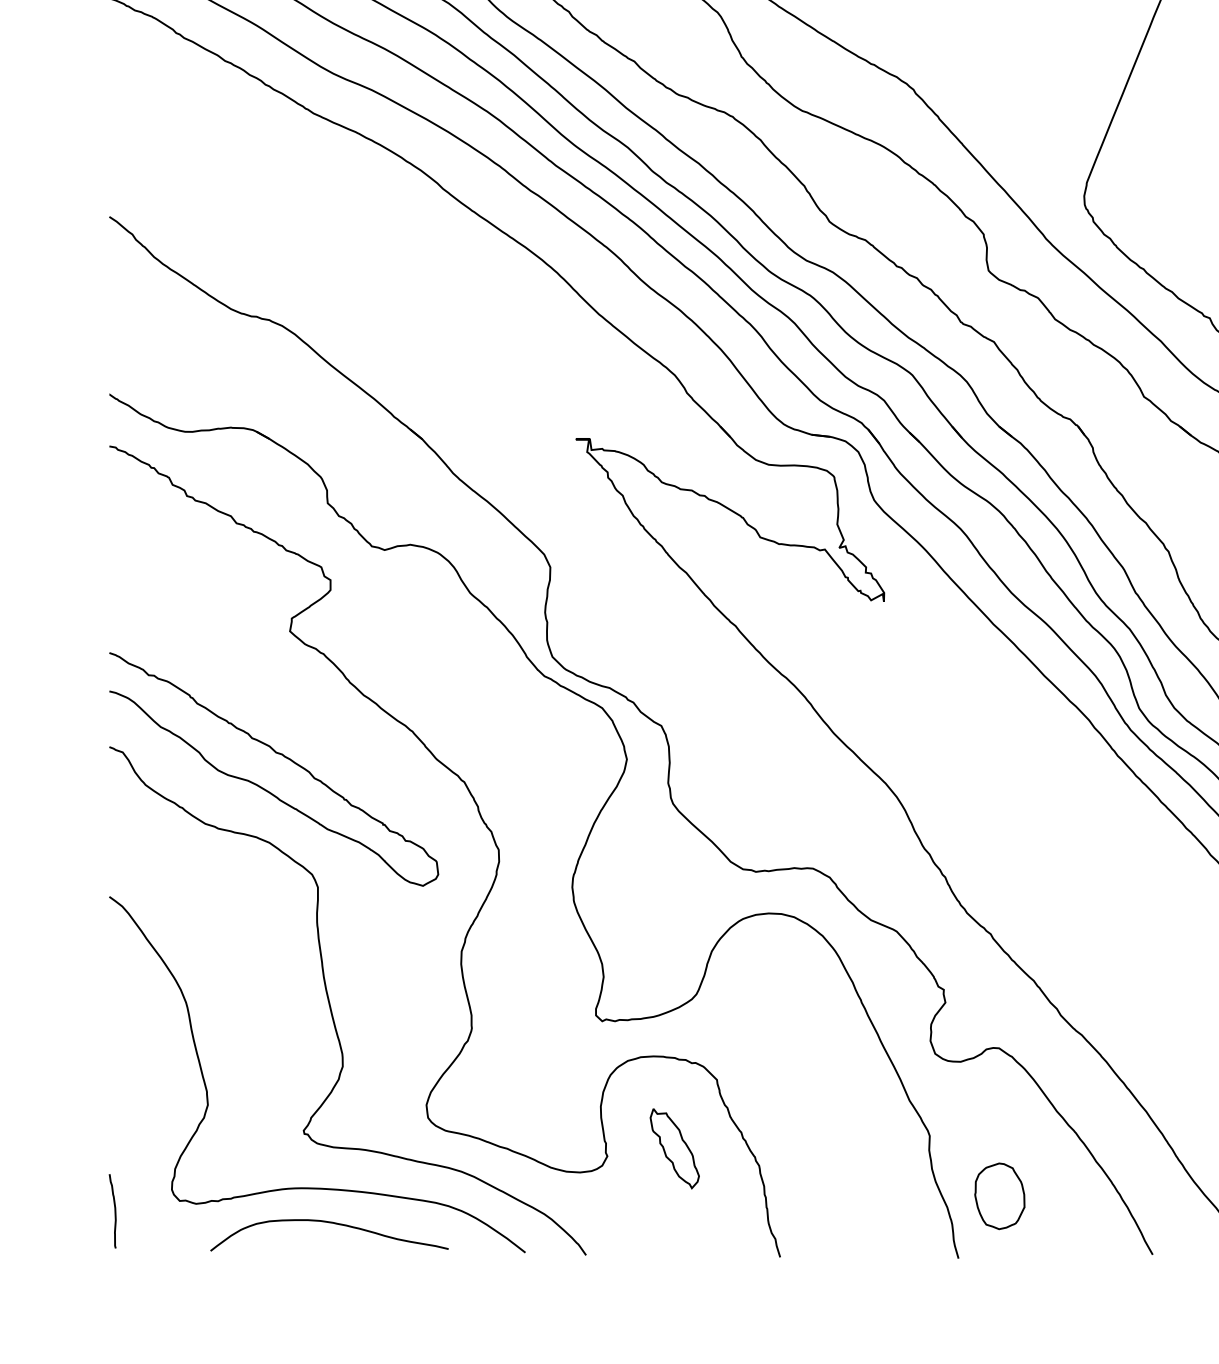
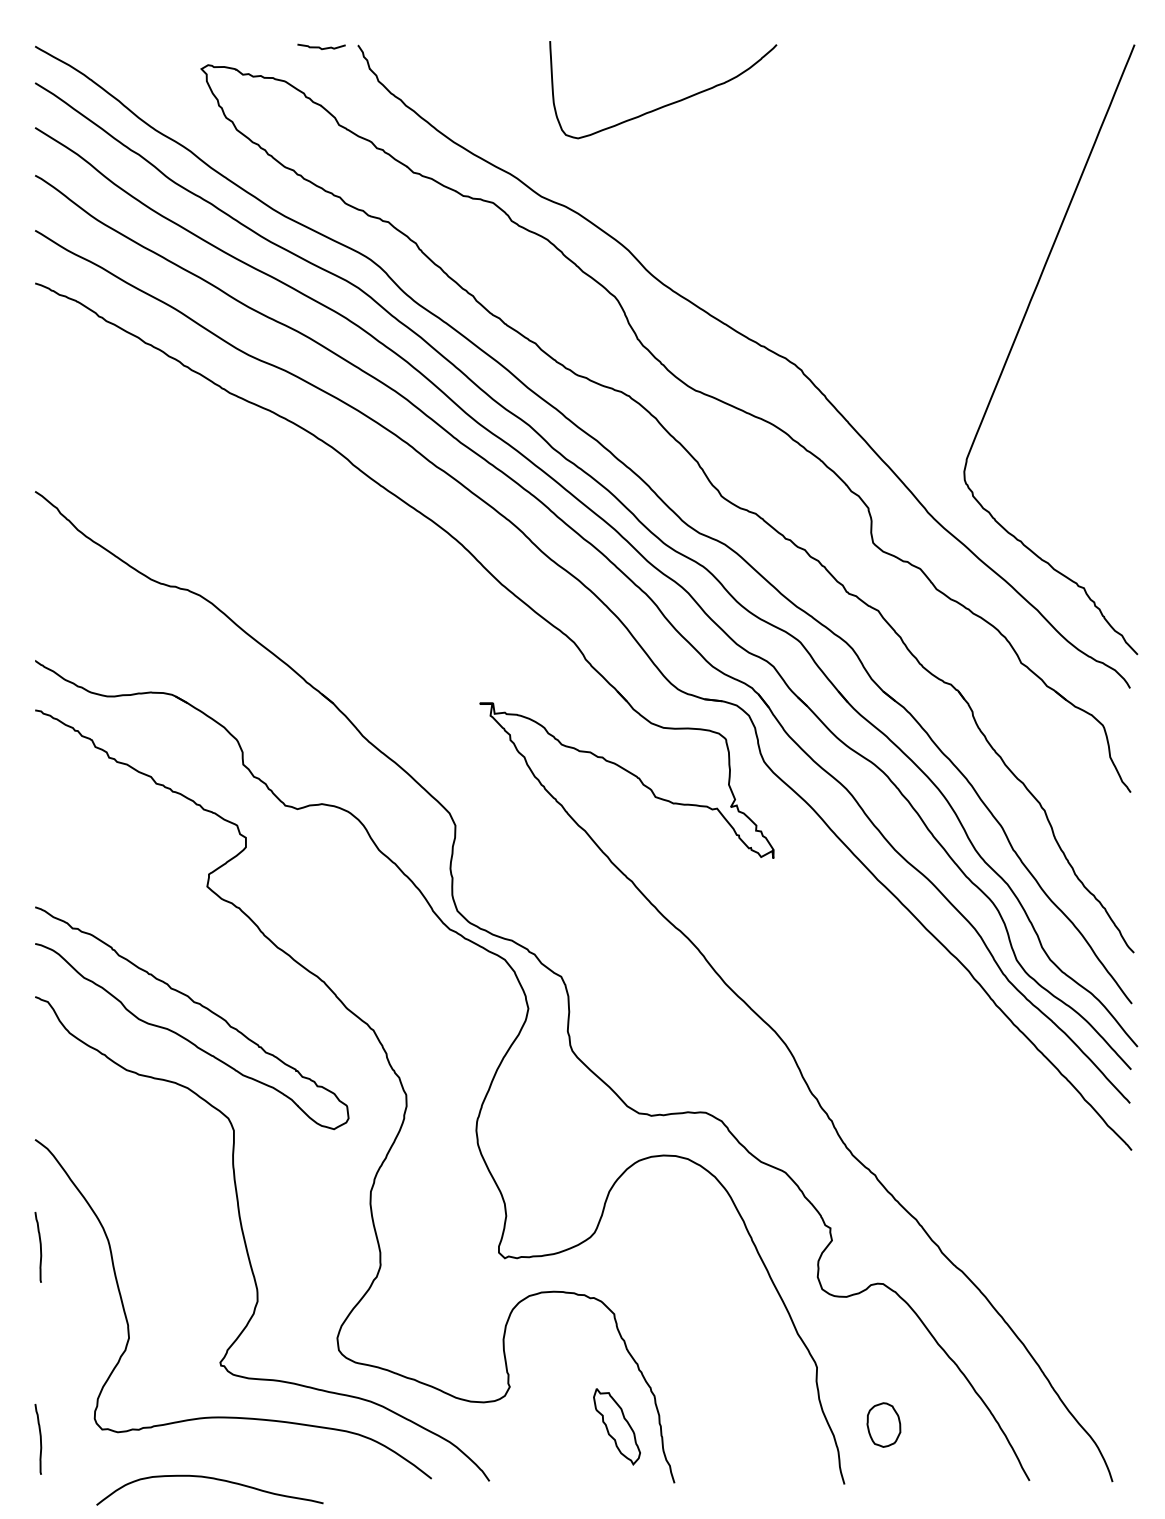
curve: (115, 1009) -> (40, 1247), added
part: (674, 1148) -> (616, 1426), moved
part: (999, 1195) -> (883, 1424), size x0.7
curve: (332, 1224) -> (212, 1479), moved

